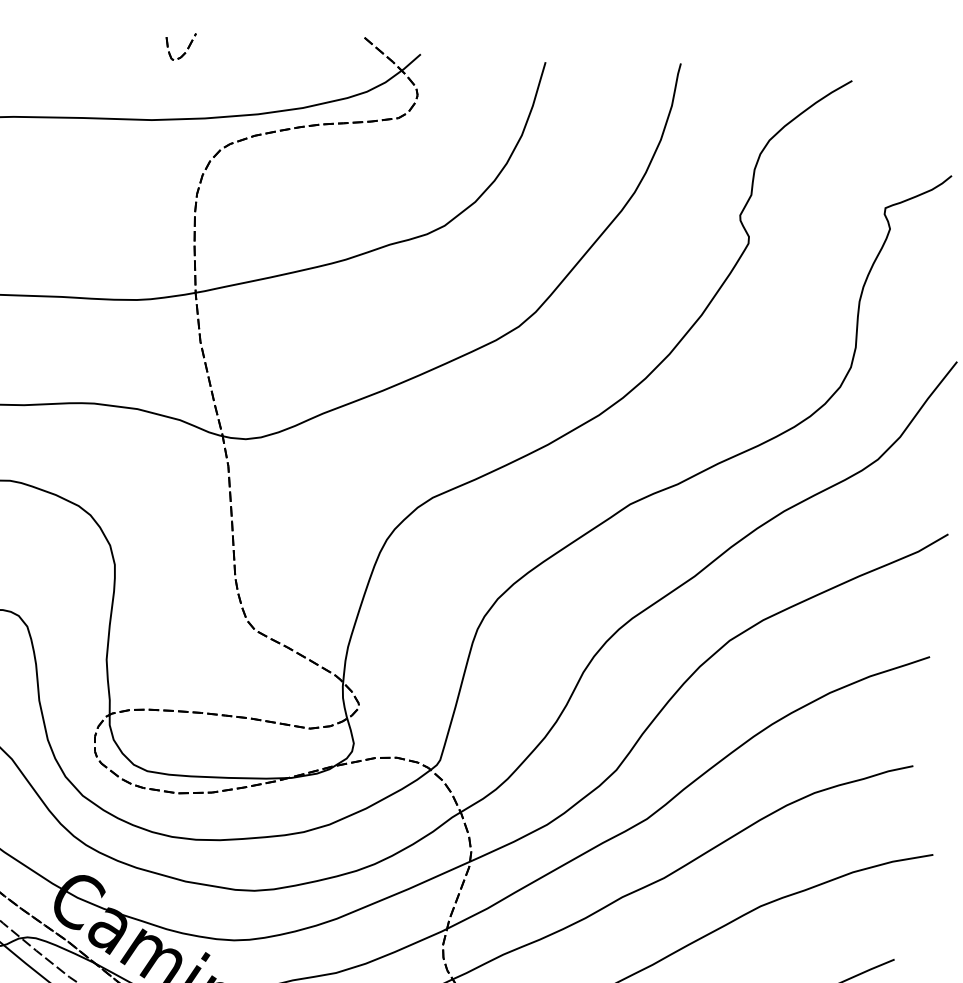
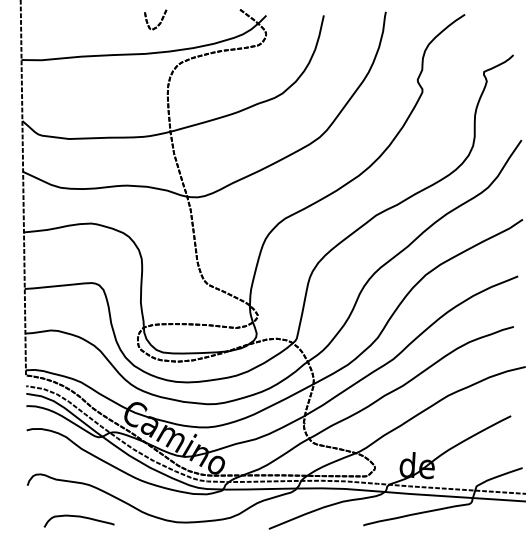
part: (179, 46) -> (155, 19), size x1.67

